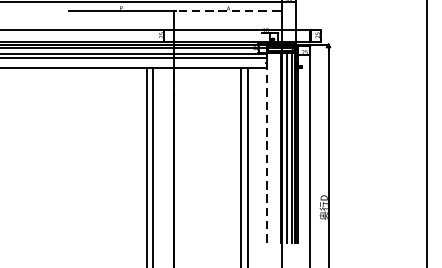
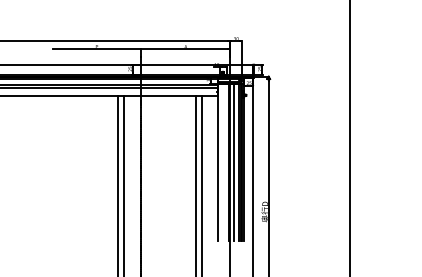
line: (226, 11) -> (184, 49), dashed -> solid
line: (267, 148) -> (218, 162), dashed -> solid

